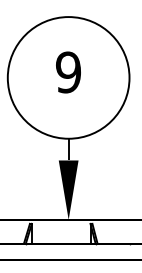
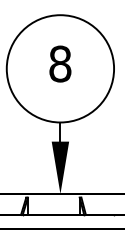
text: (68, 71) -> (60, 63), 9 -> 8

